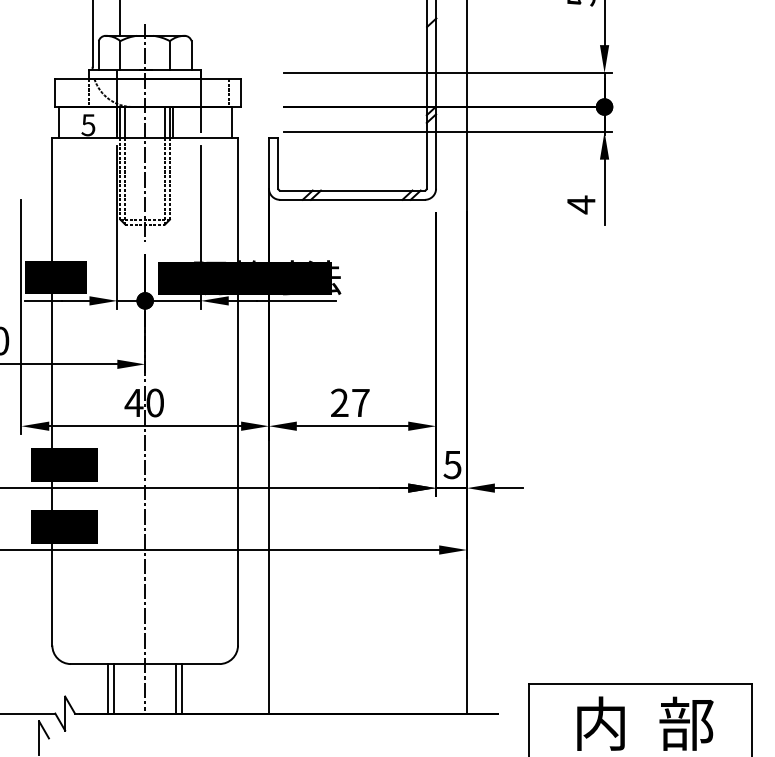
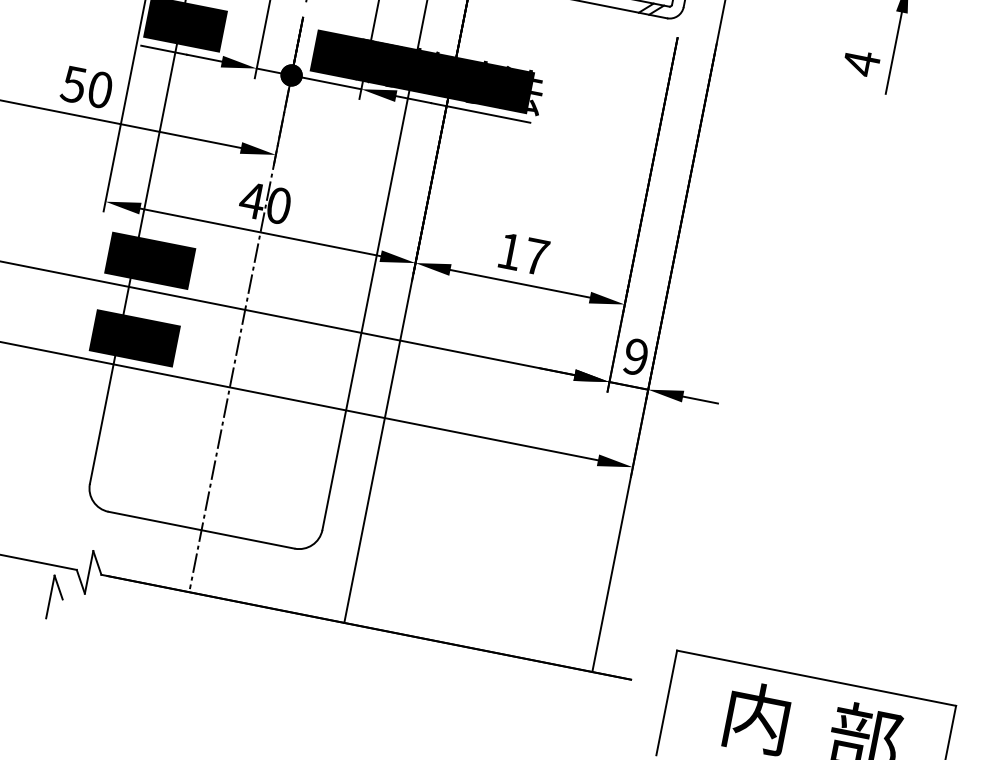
text: (339, 402) -> (509, 250), 27 -> 17
text: (452, 464) -> (635, 356), 5 -> 9
line: (108, 688) -> (149, 551), removed
line: (114, 688) -> (157, 553), removed
line: (176, 688) -> (234, 568), removed
line: (182, 688) -> (242, 570), removed

